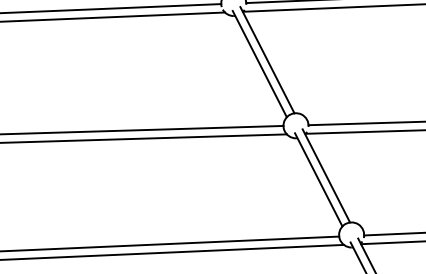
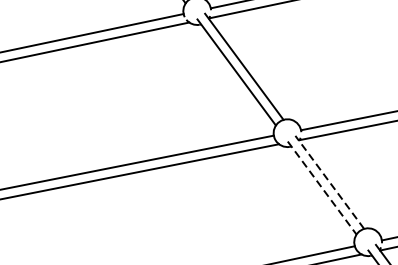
line: (326, 175) -> (329, 181), solid -> dashed
line: (318, 180) -> (322, 188), solid -> dashed

